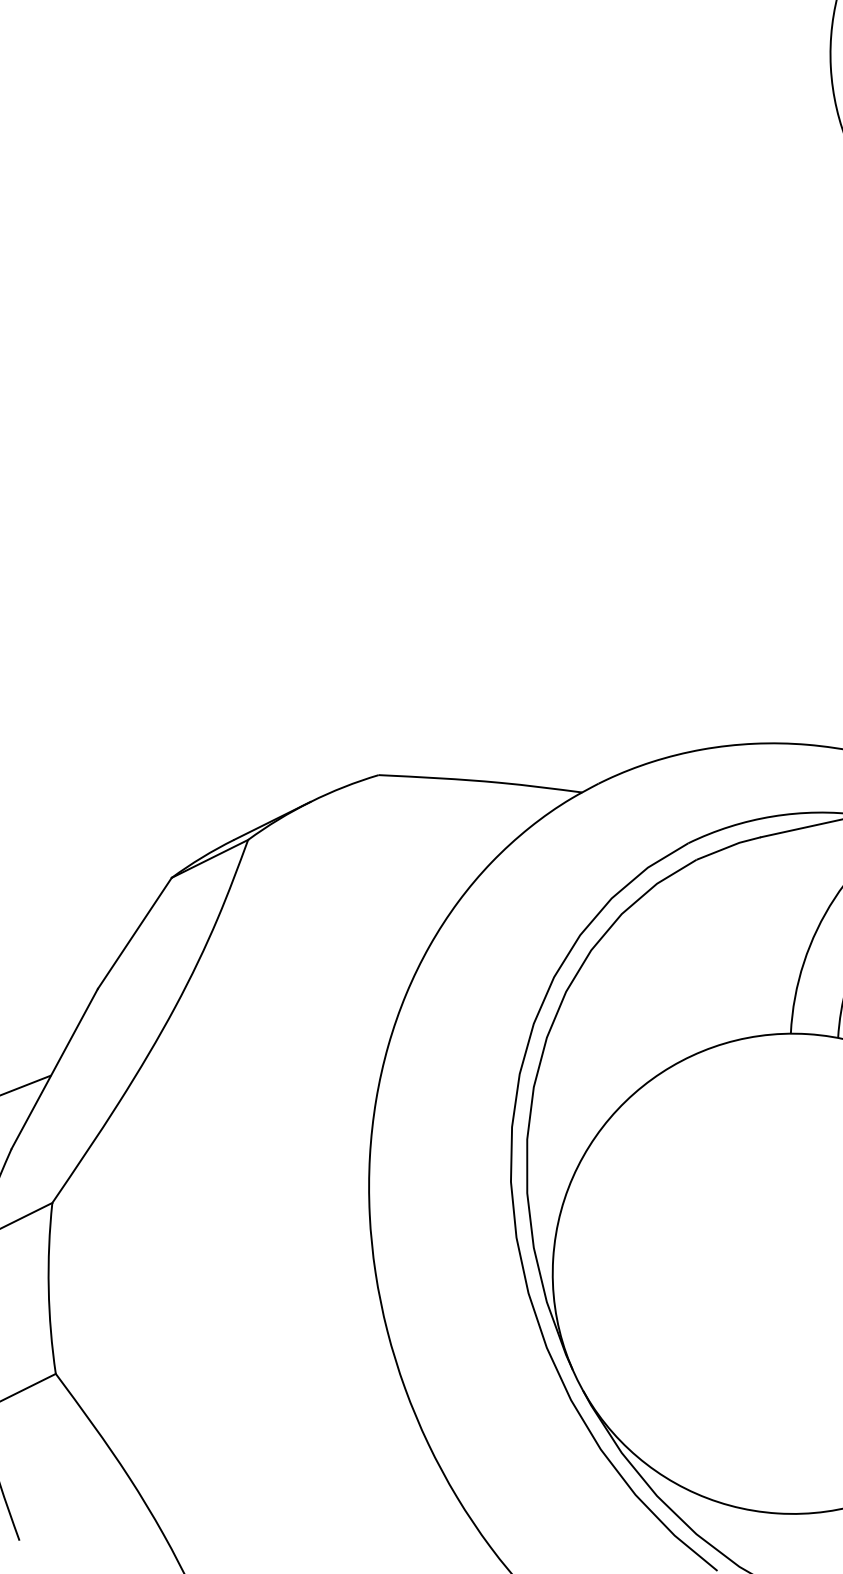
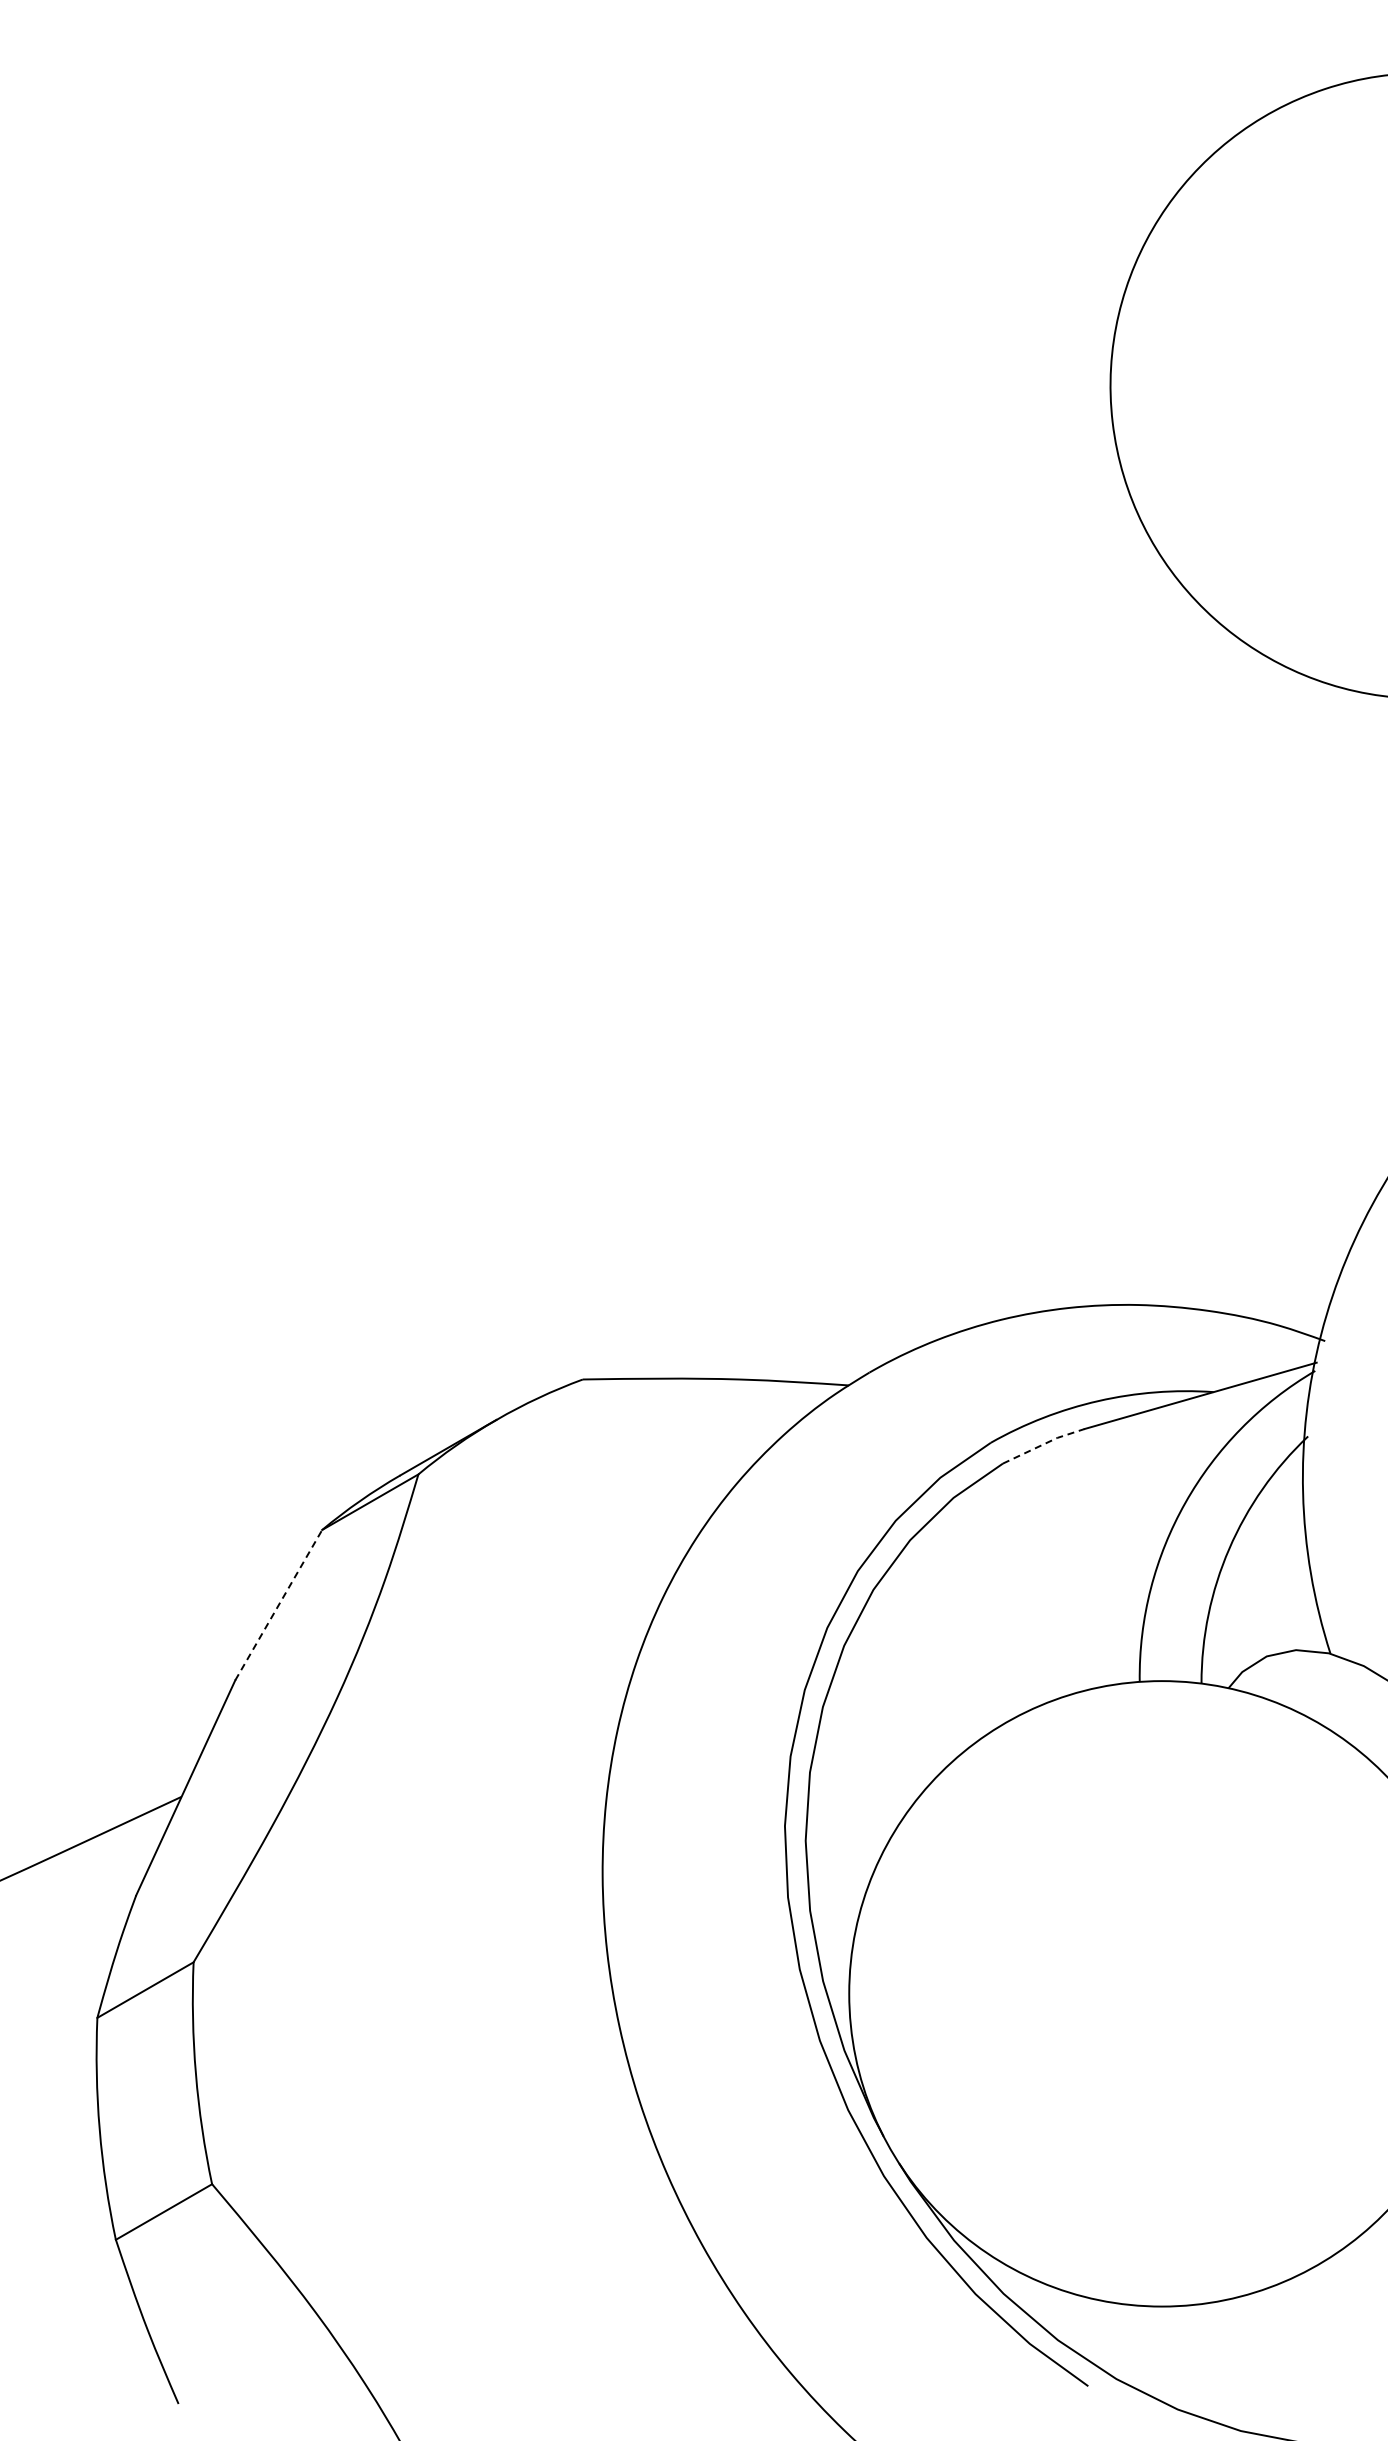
line: (728, 847) -> (1043, 1444), solid -> dashed
line: (134, 933) -> (278, 1605), solid -> dashed

